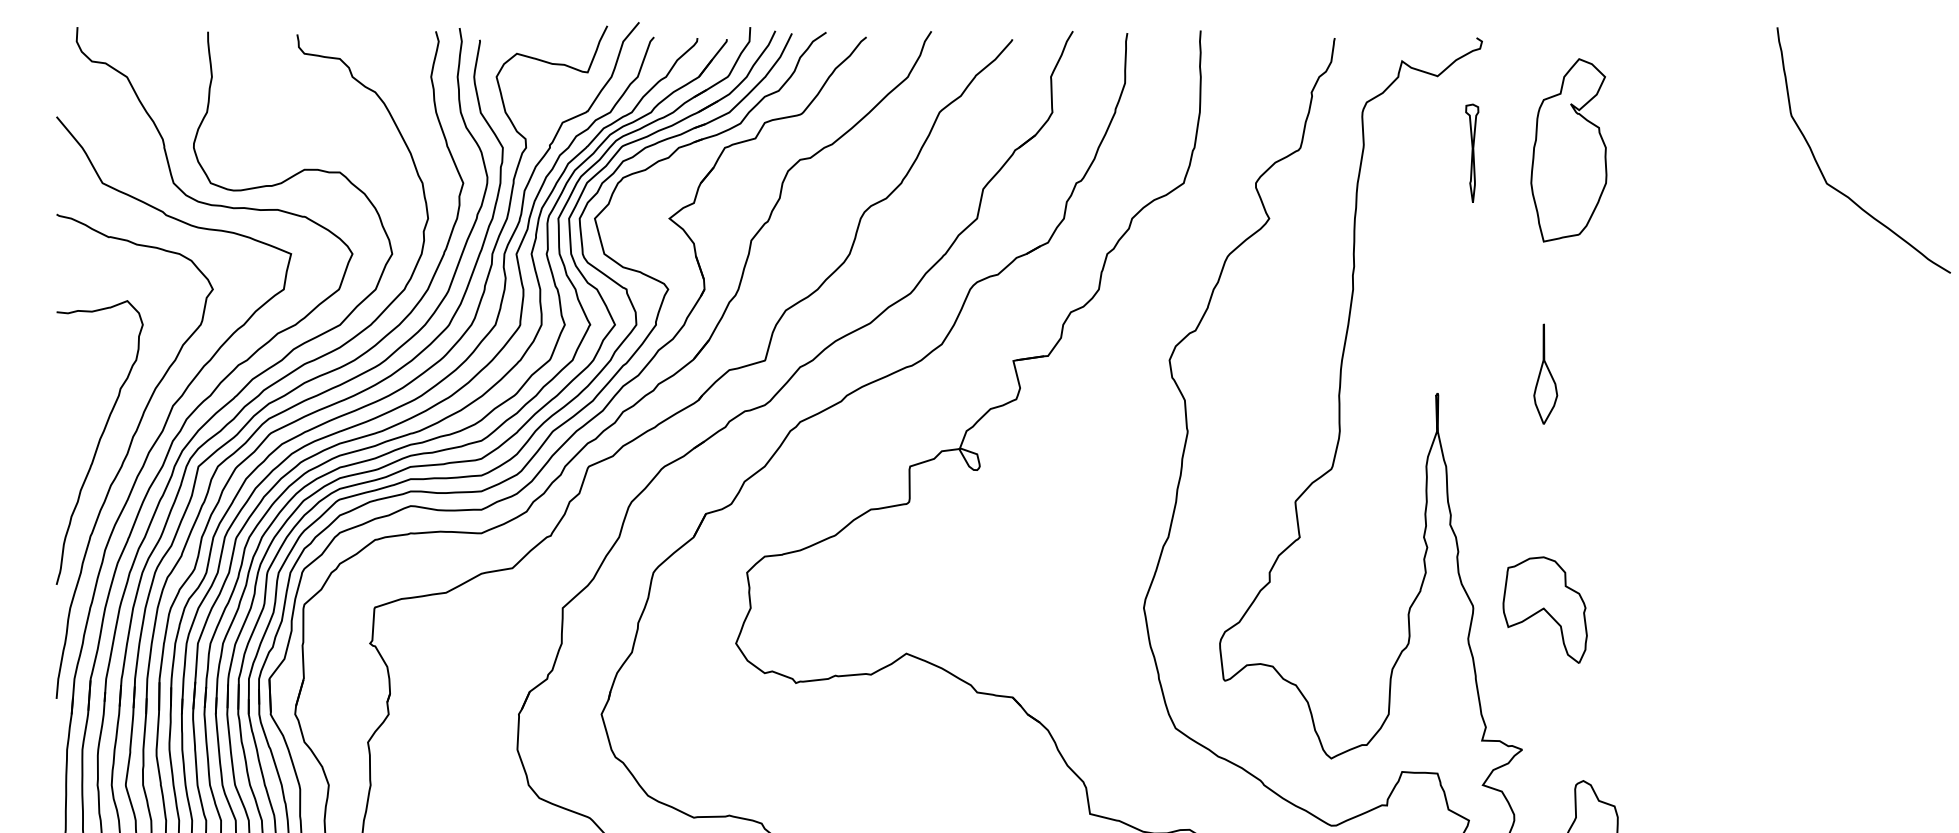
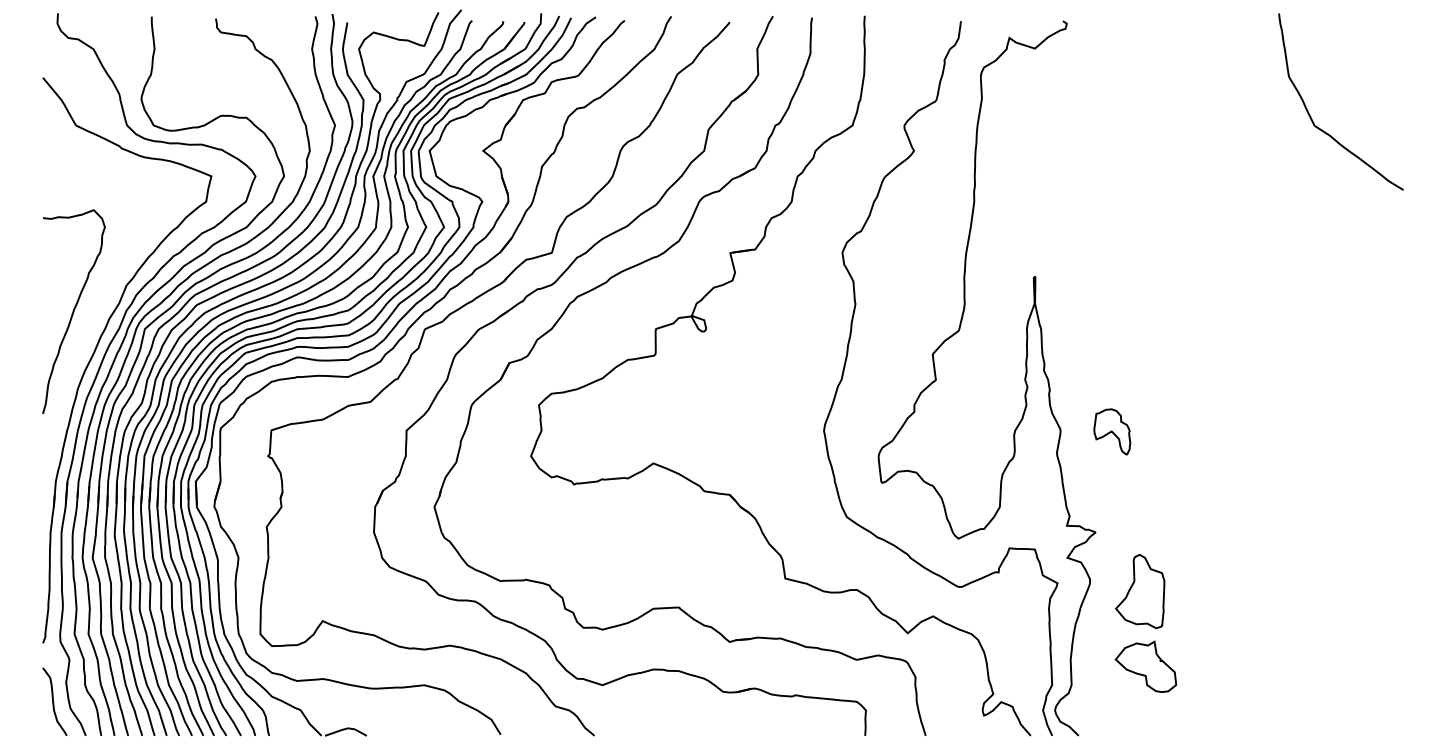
part: (1569, 149) -> (1129, 101), removed
part: (1471, 152) -> (1059, 103), removed
part: (1545, 373) -> (1112, 262), removed
curve: (129, 451) -> (95, 318), removed
part: (1545, 609) -> (1112, 431), size x0.6

